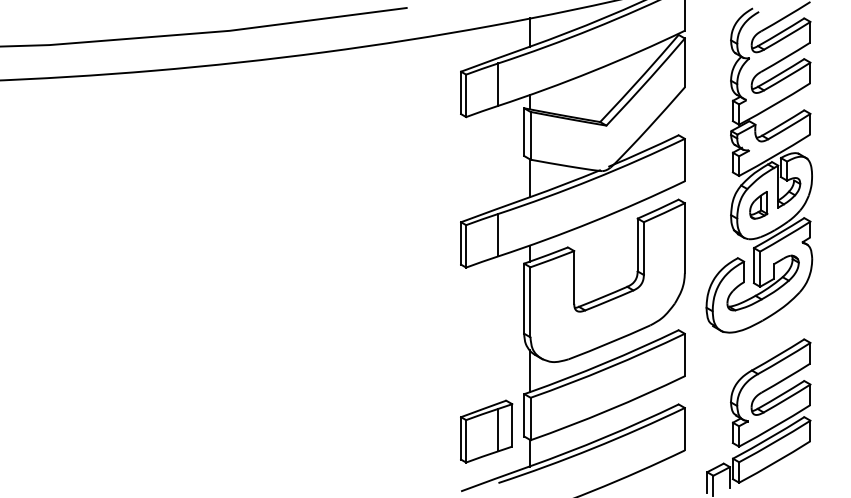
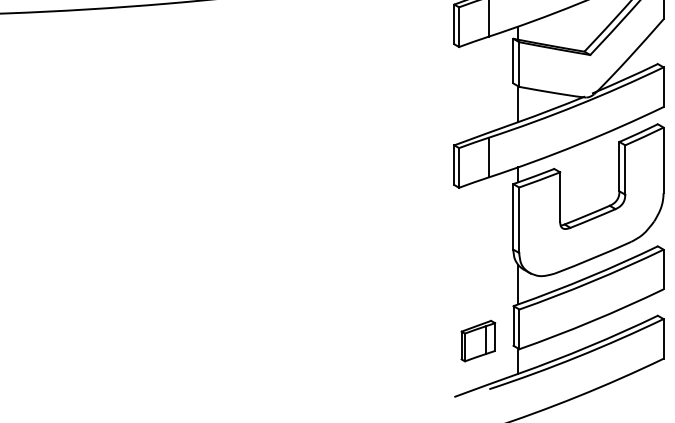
part: (486, 431) -> (478, 341), size x0.7

